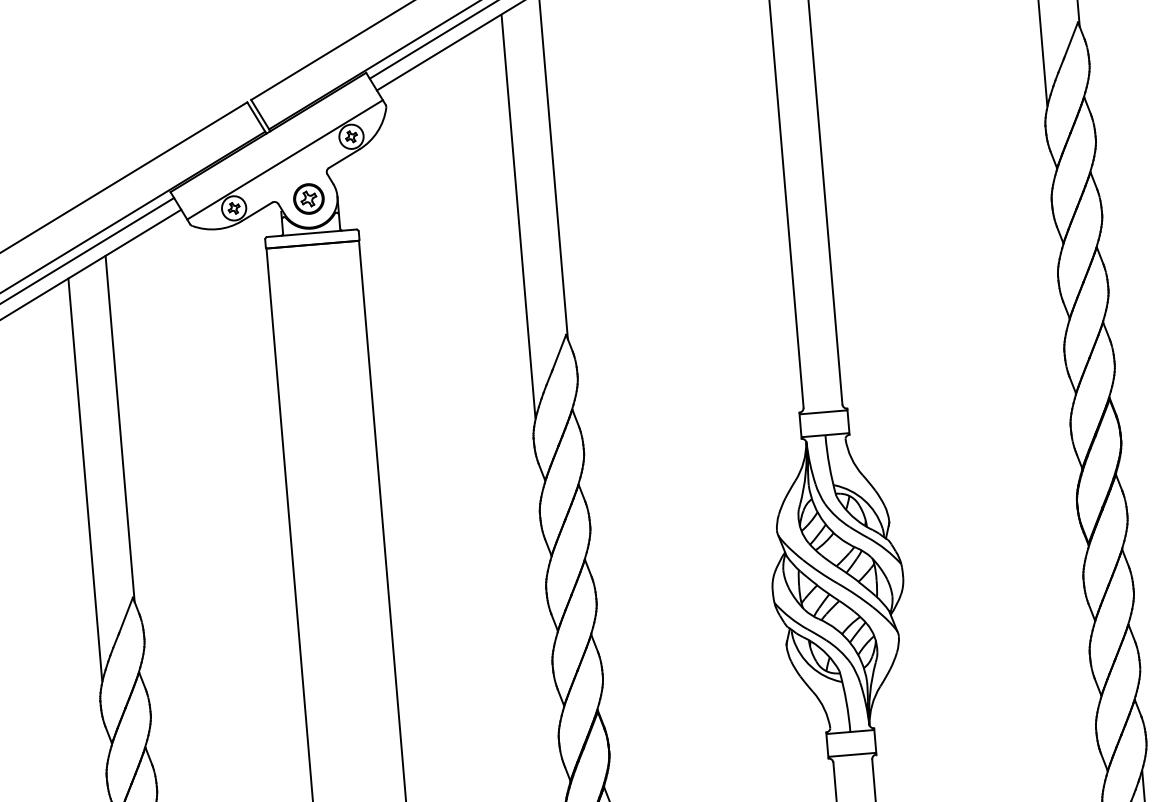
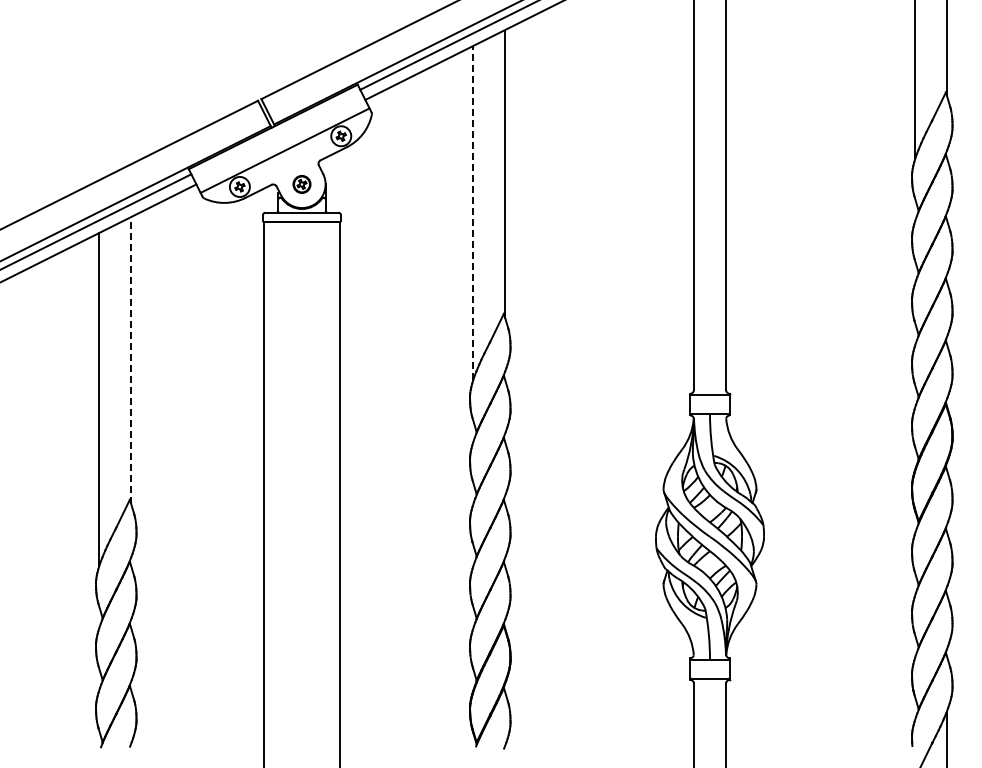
part: (308, 199) -> (301, 184), size x0.7
line: (517, 215) -> (472, 212), solid -> dashed
line: (120, 427) -> (131, 359), solid -> dashed

